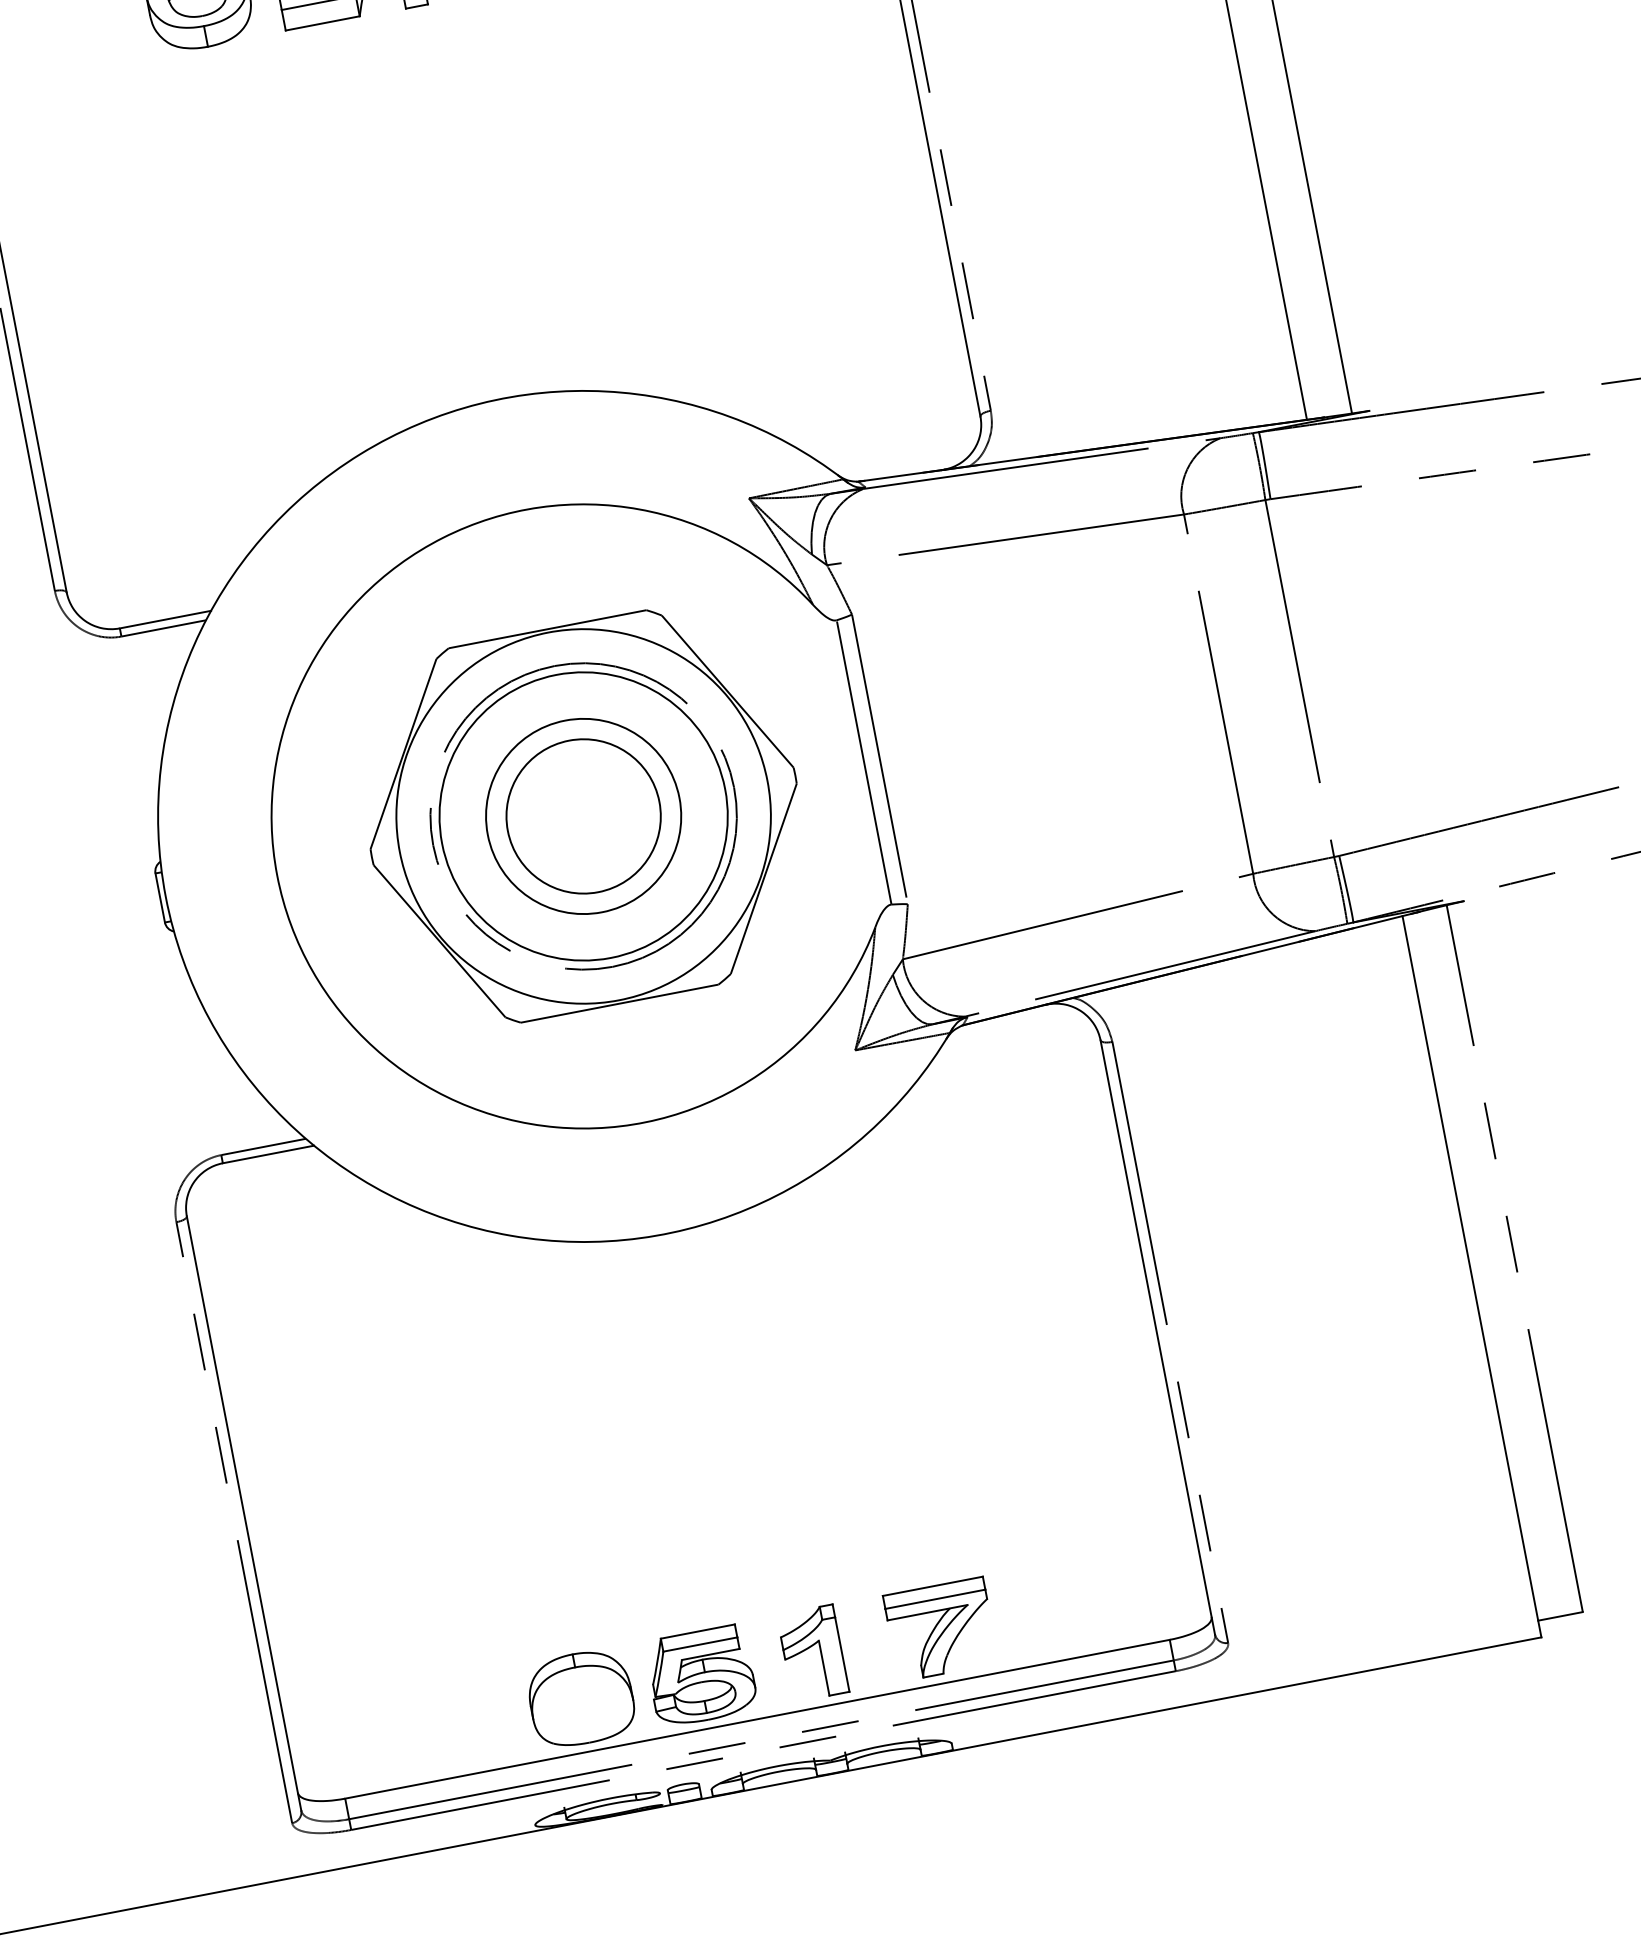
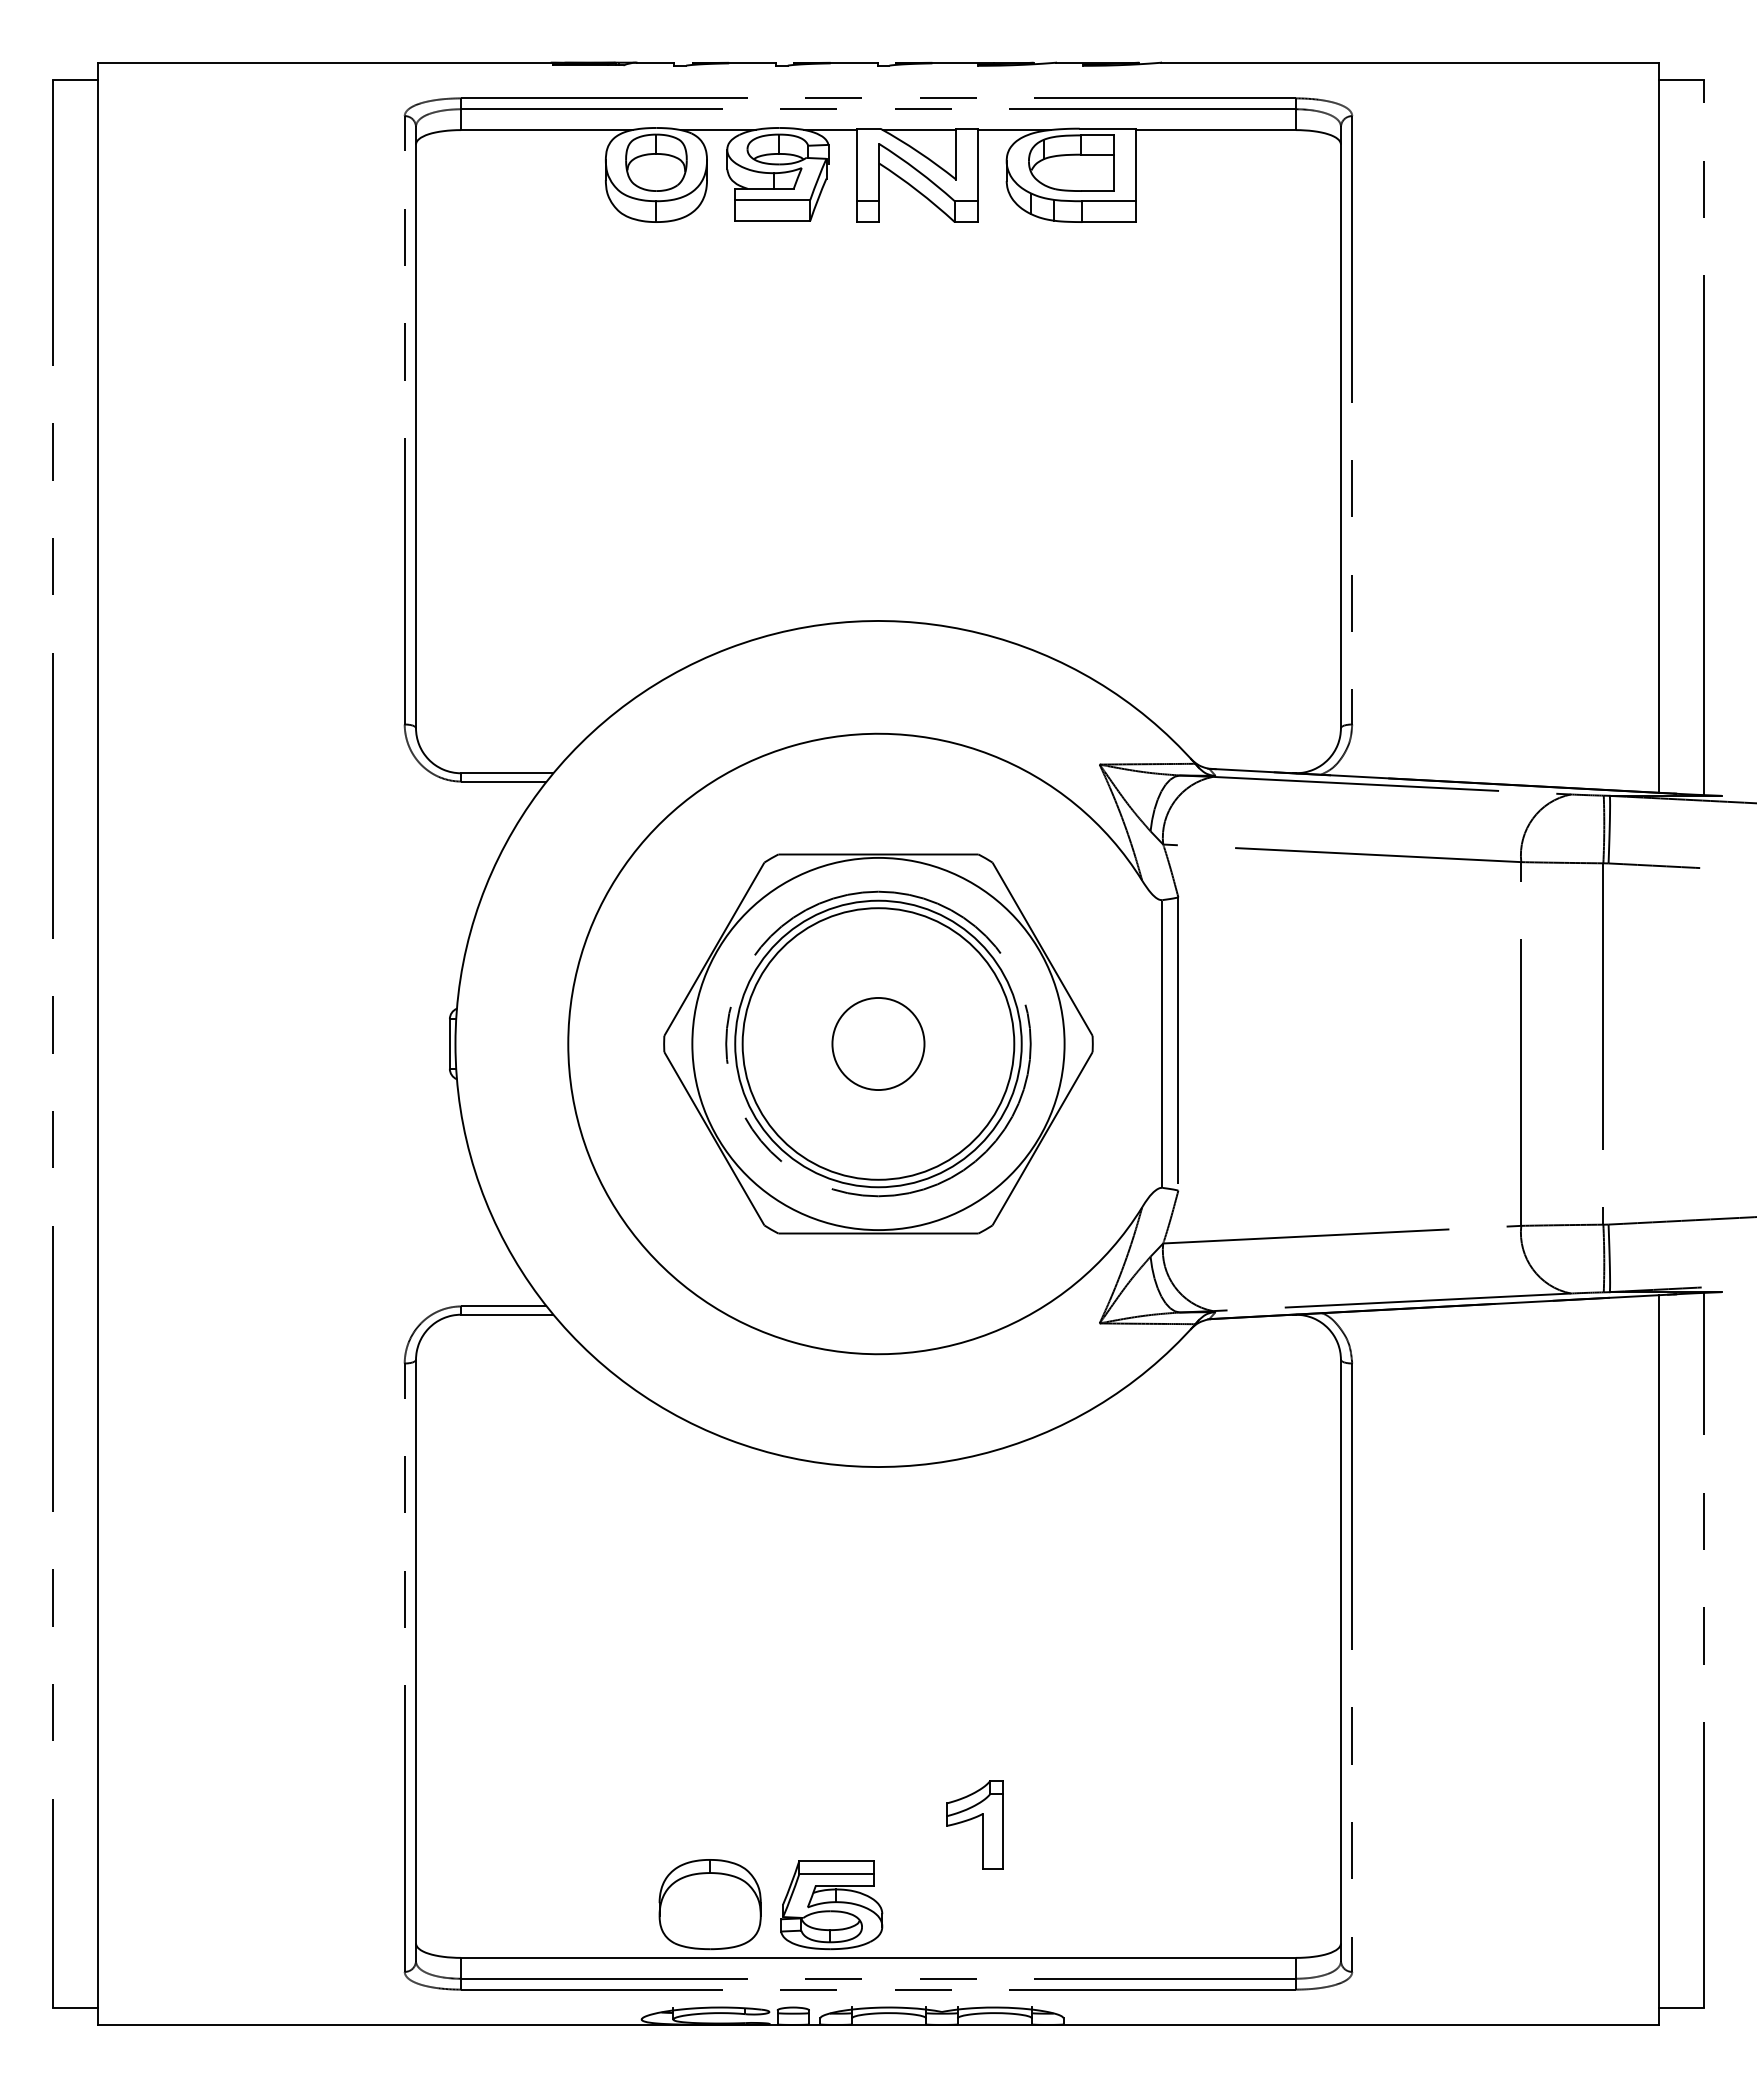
circle: (583, 815) -> (878, 1043), size x0.6
circle: (583, 816) -> (878, 1044), size x1.4
part: (940, 1629) -> (1074, 1904), removed
part: (812, 1652) -> (974, 1824), moved

